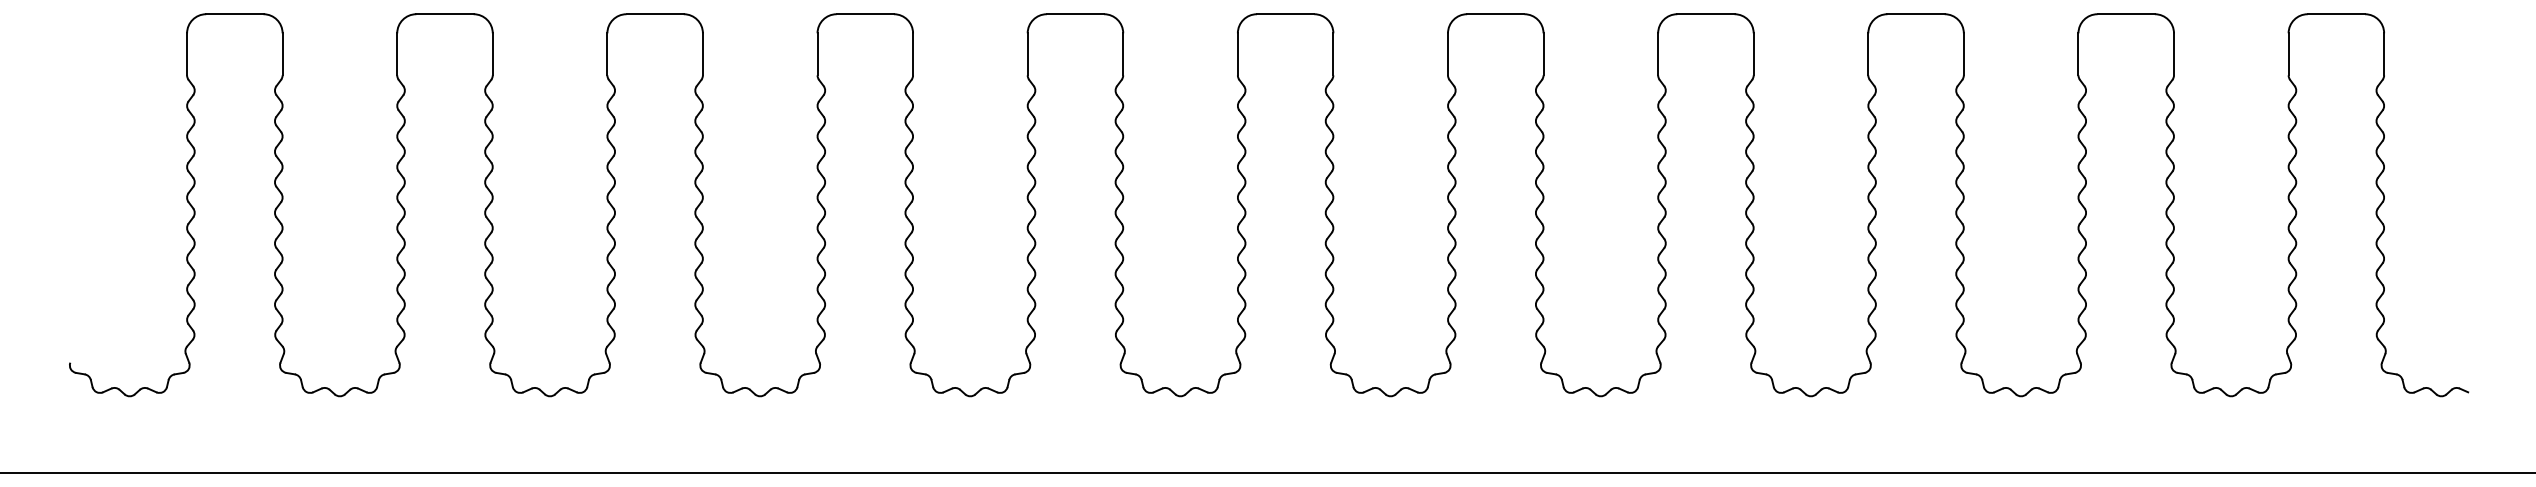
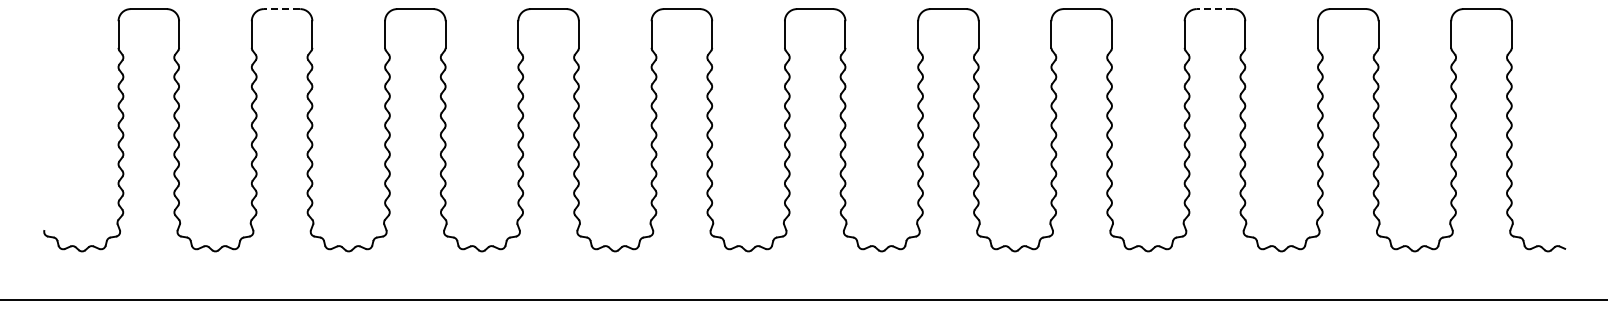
line: (444, 14) -> (281, 9), solid -> dashed
line: (1915, 14) -> (1214, 9), solid -> dashed

